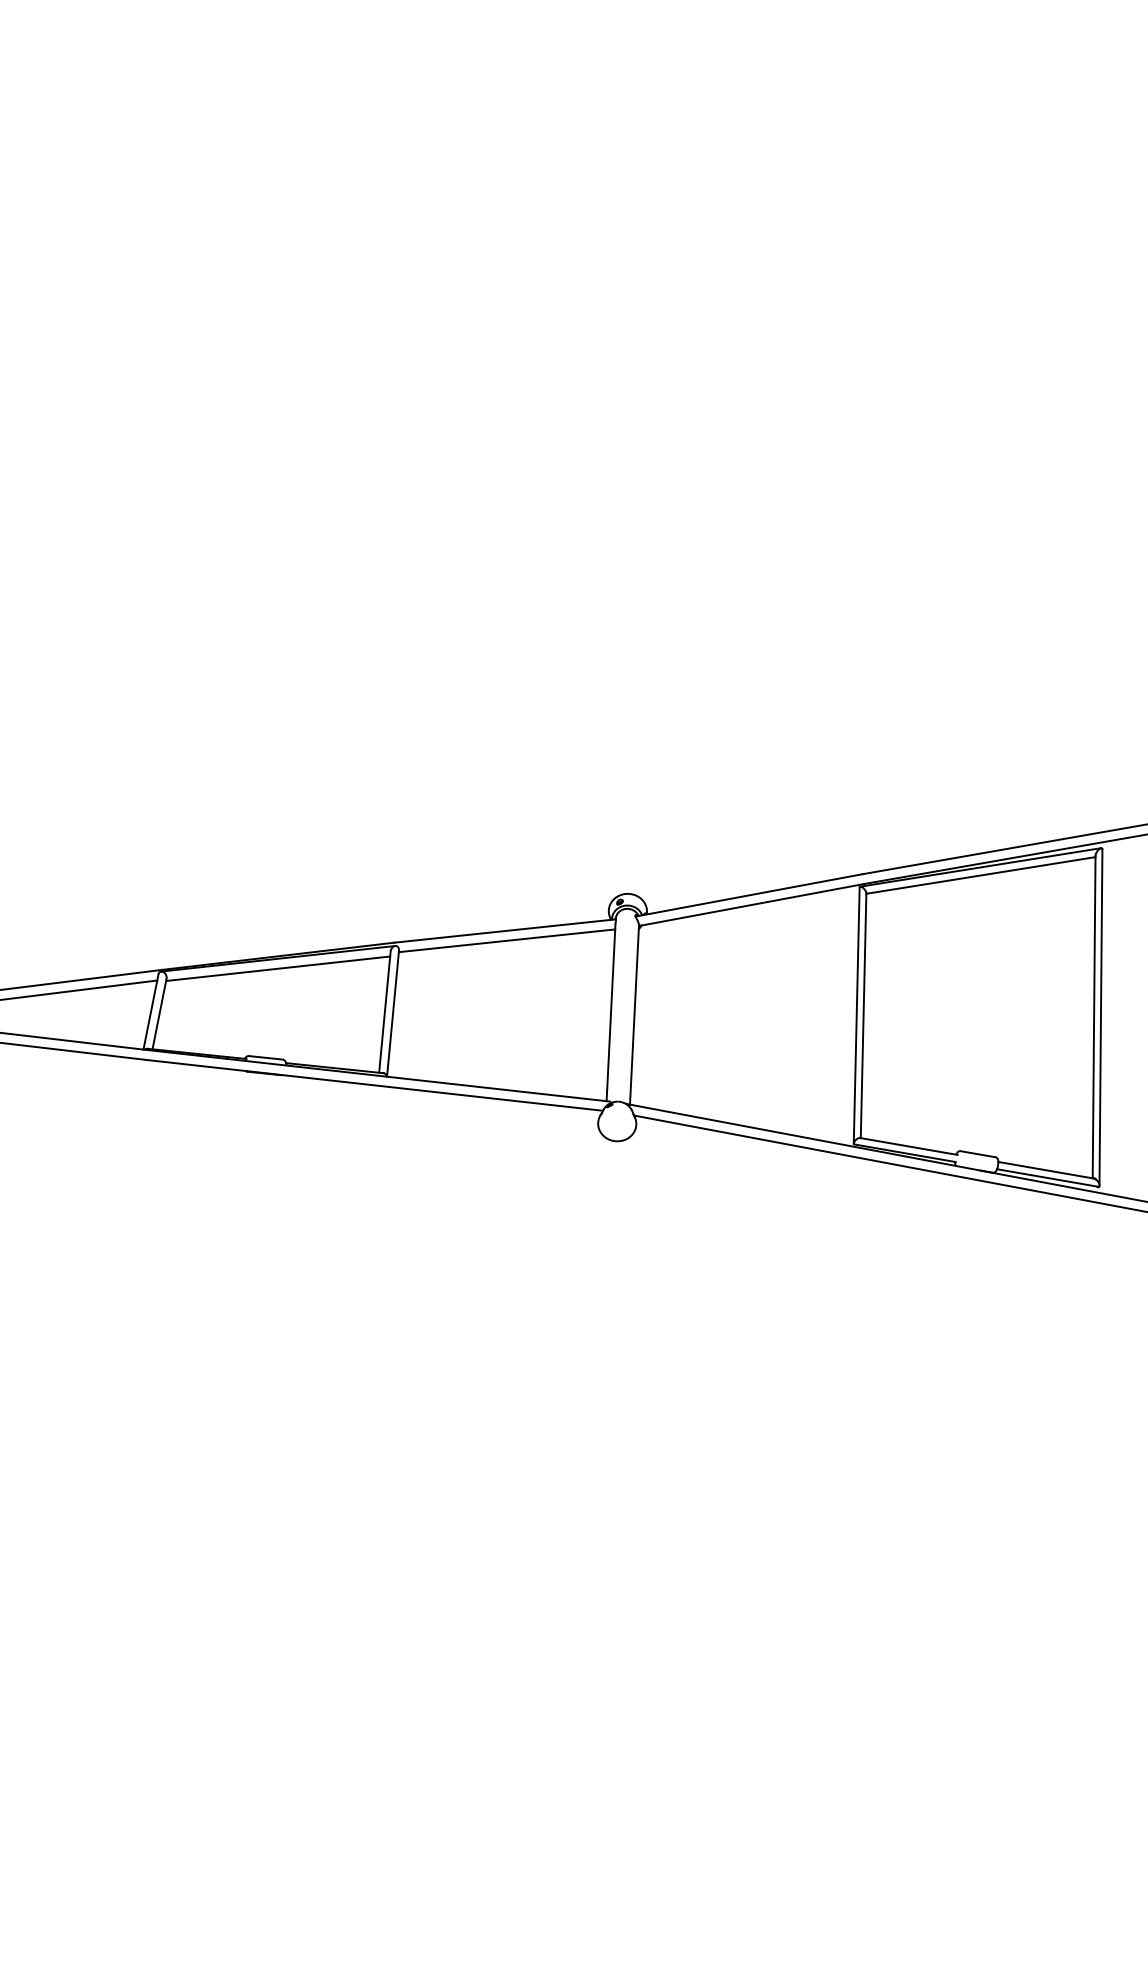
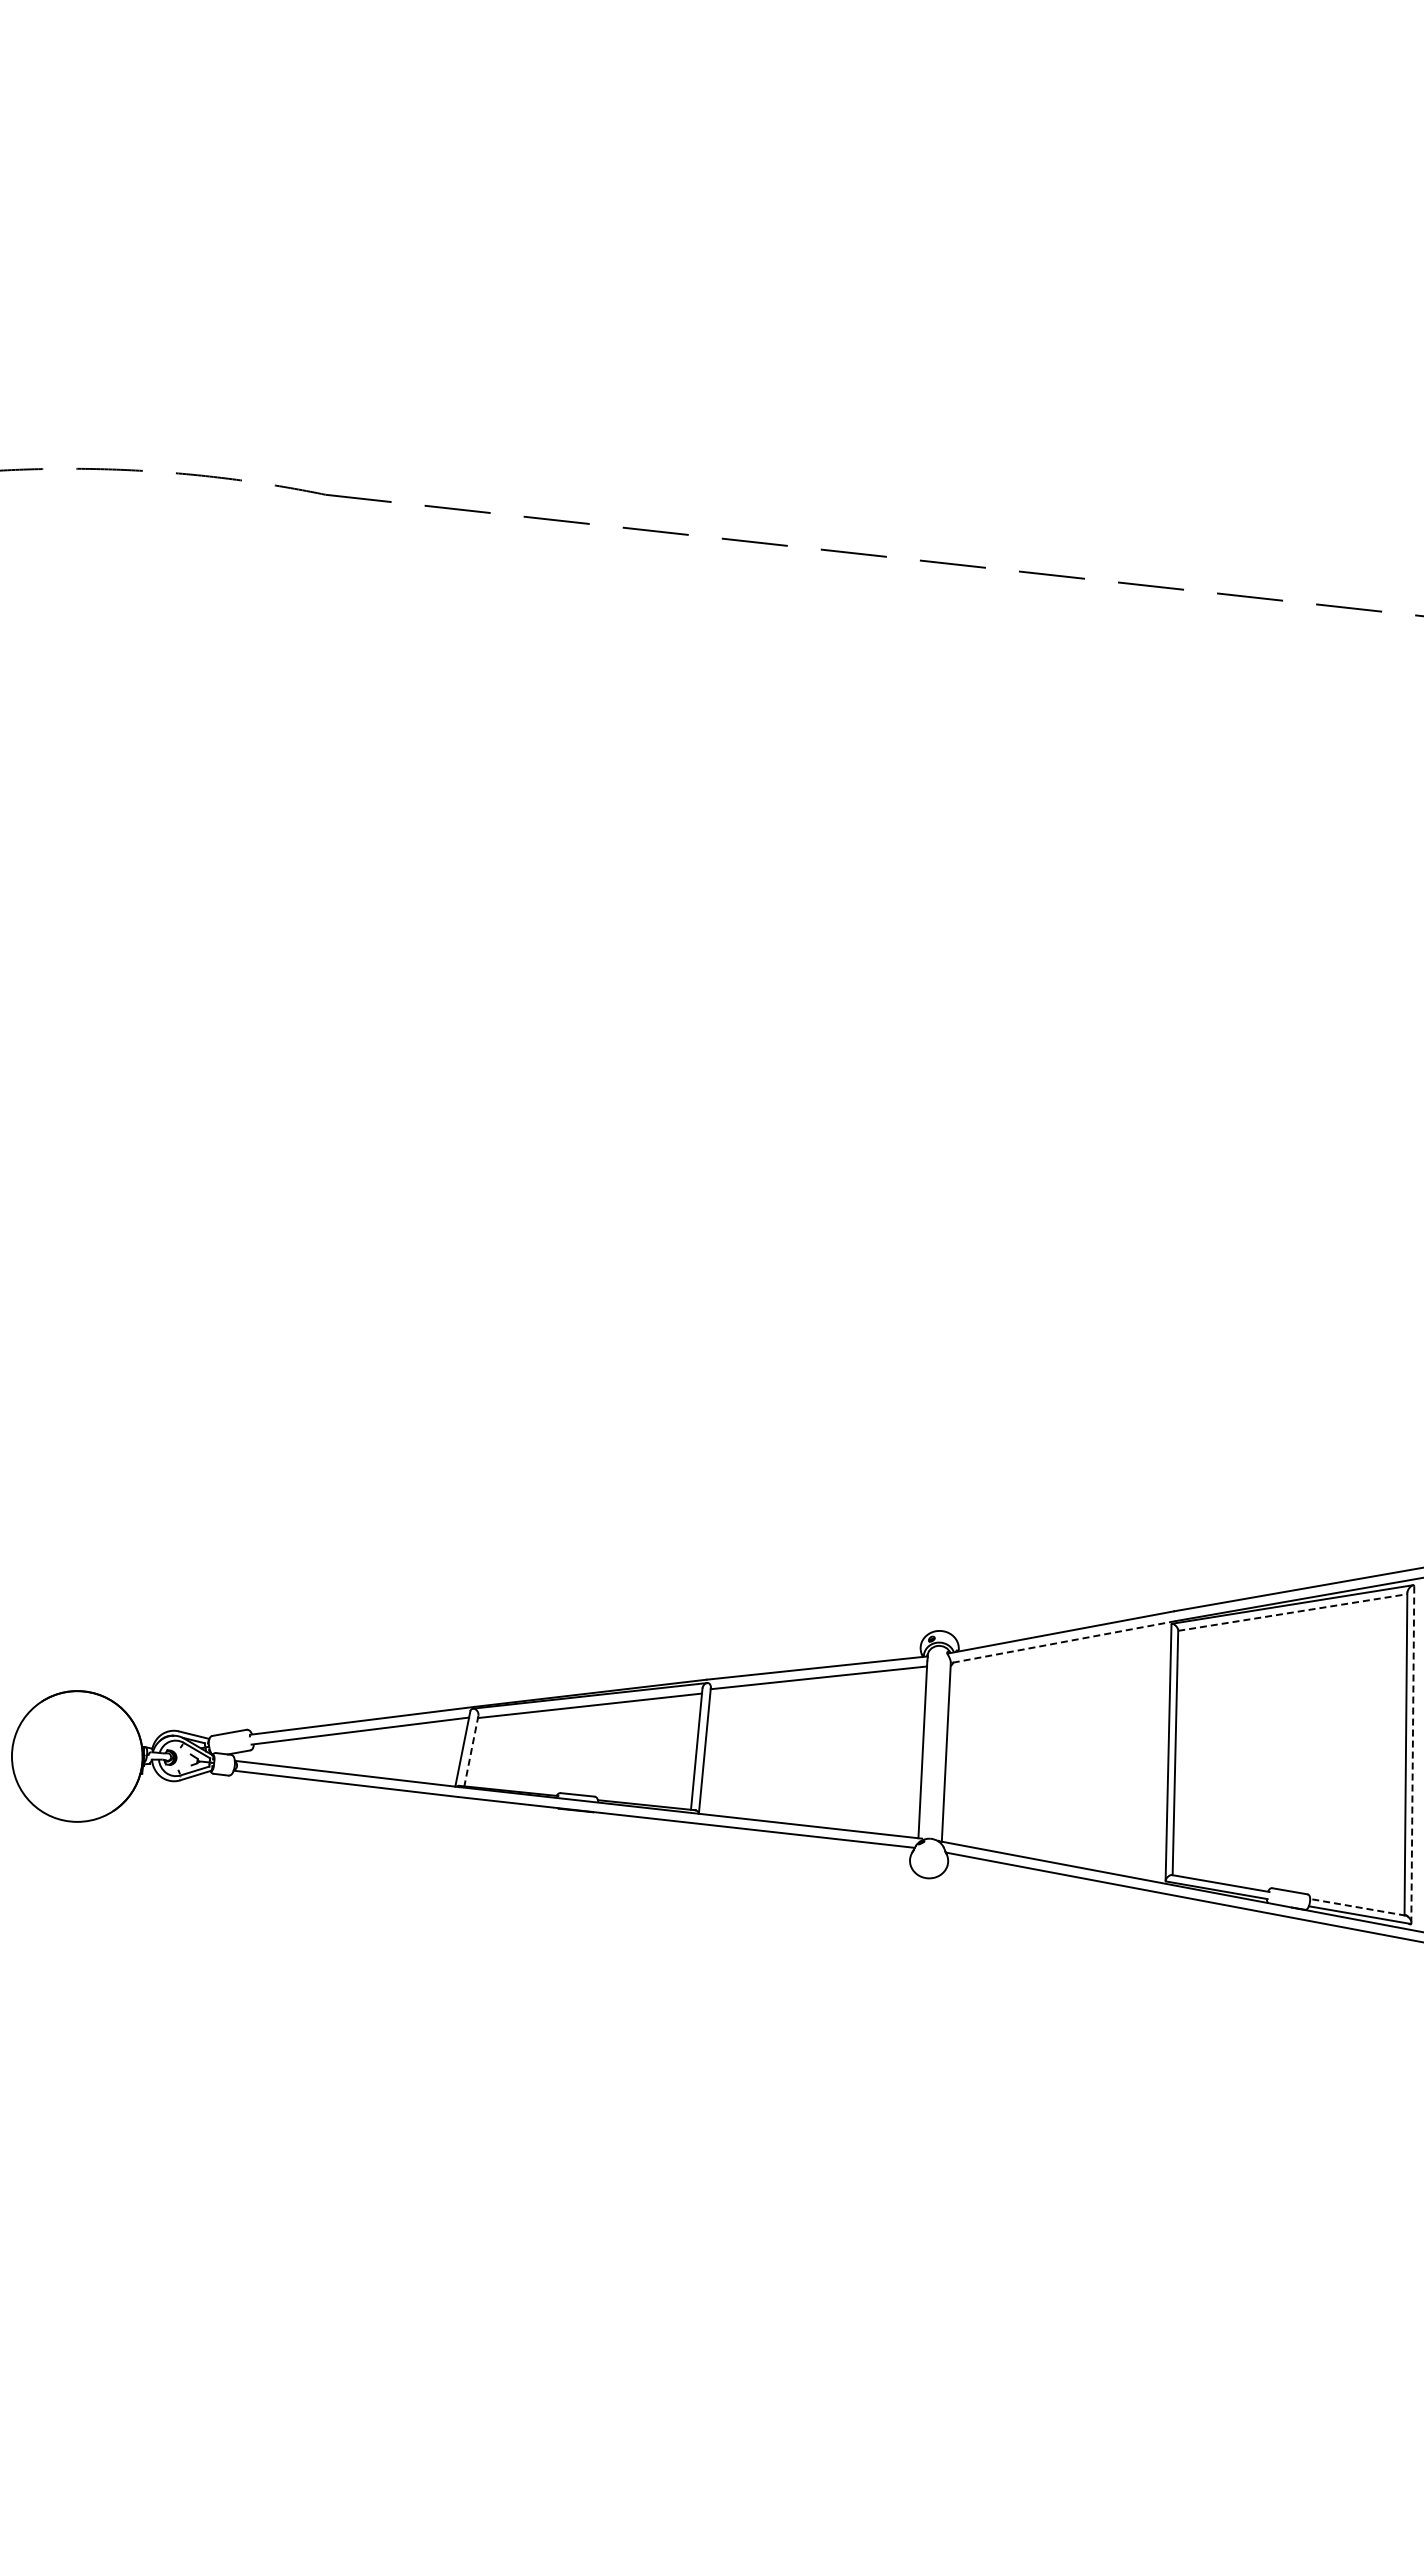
line: (981, 875) -> (1293, 1612), solid -> dashed
line: (751, 905) -> (1063, 1642), solid -> dashed
line: (159, 1014) -> (471, 1751), solid -> dashed
line: (1100, 1017) -> (1412, 1754), solid -> dashed
line: (1046, 1170) -> (1358, 1907), solid -> dashed

